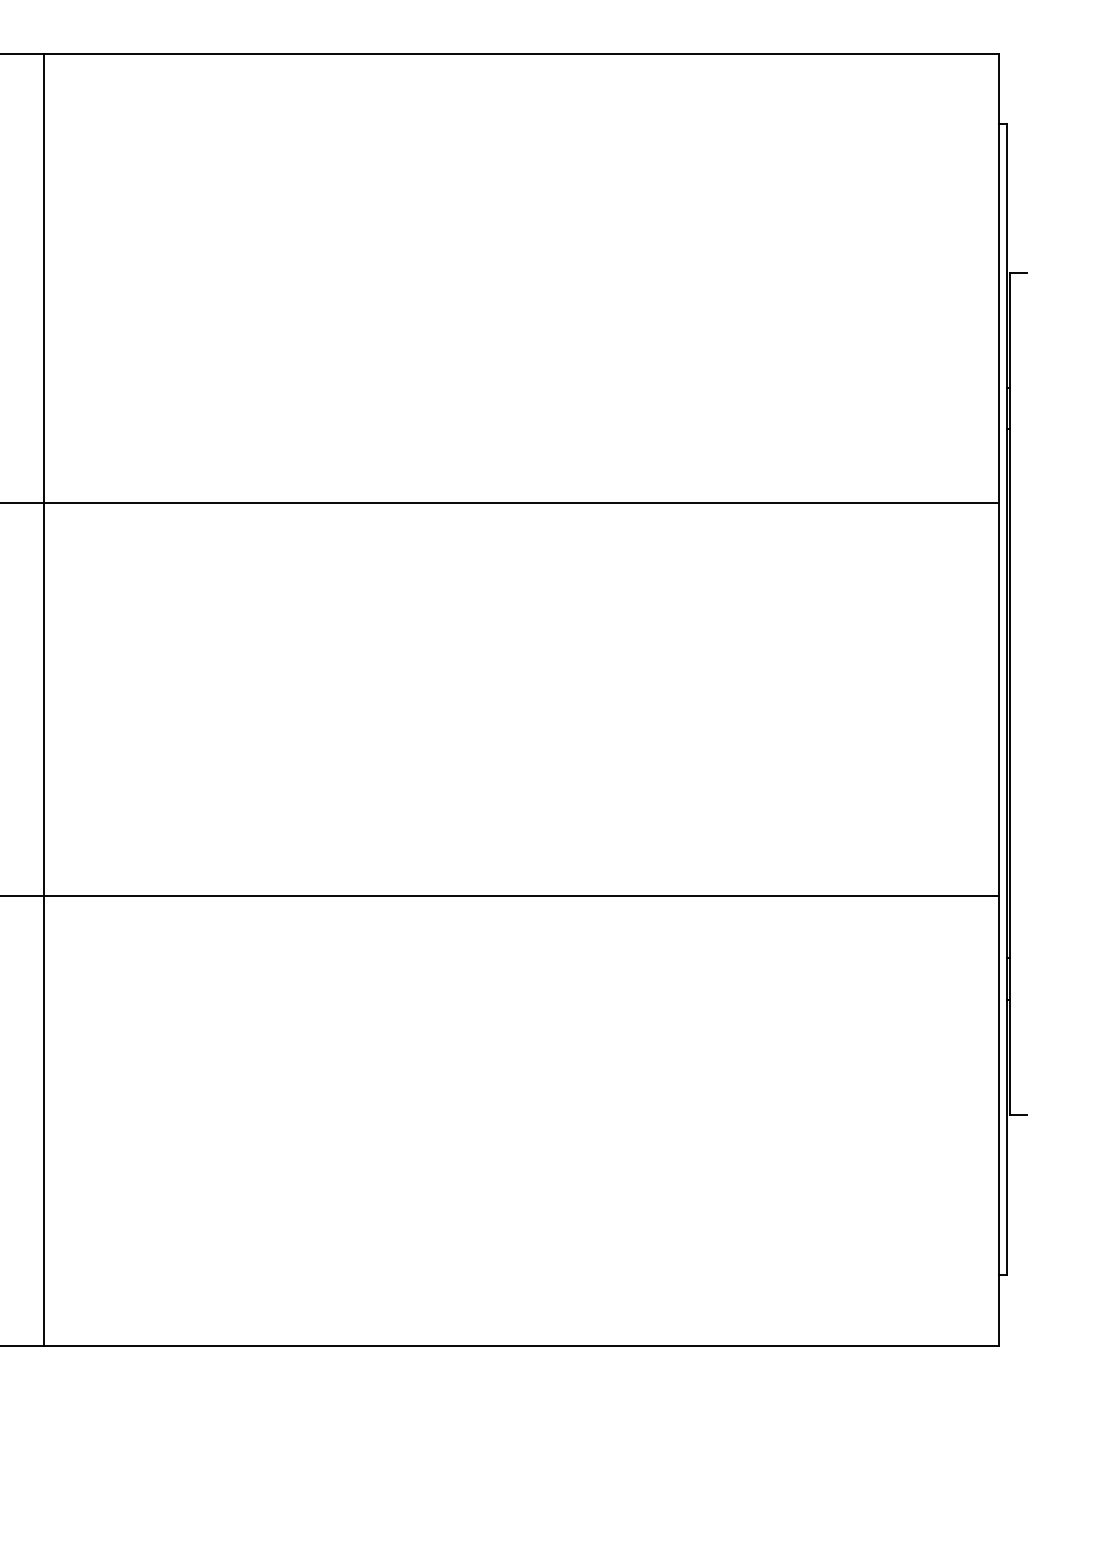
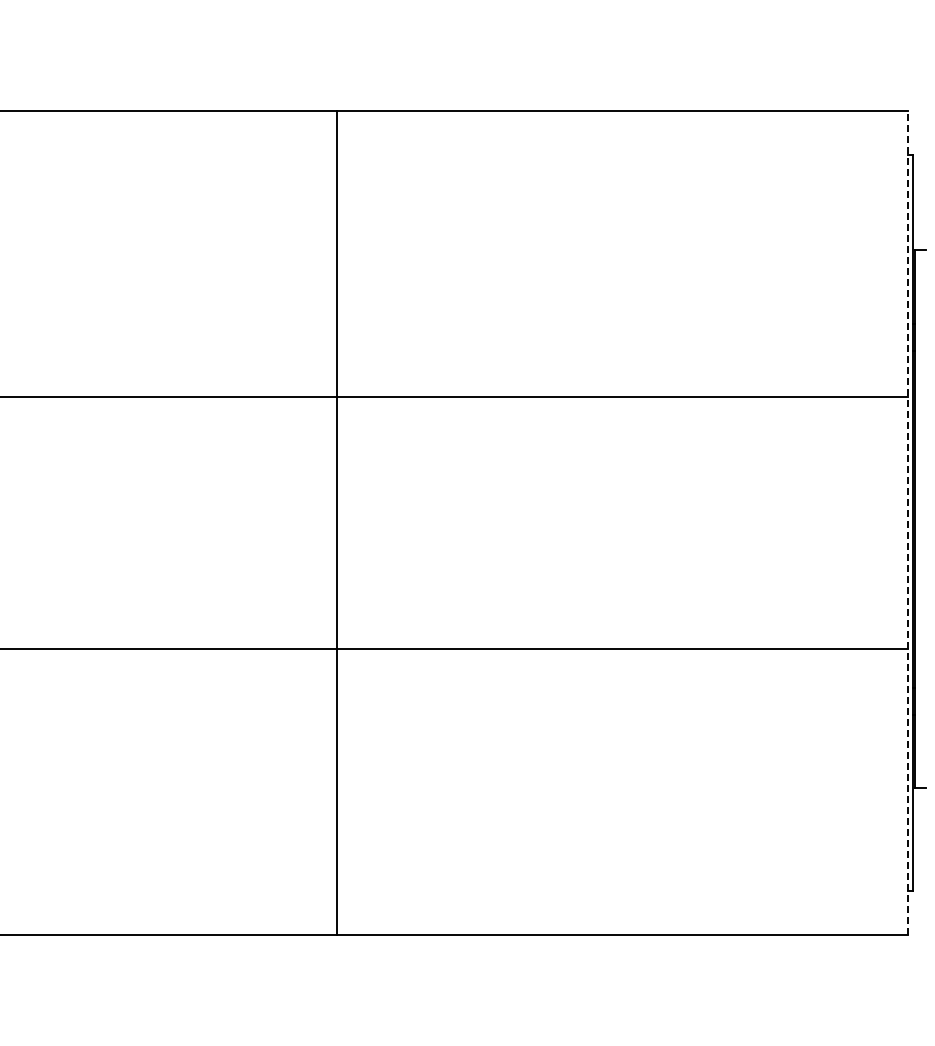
line: (44, 698) -> (337, 522), moved
line: (998, 698) -> (907, 522), solid -> dashed

